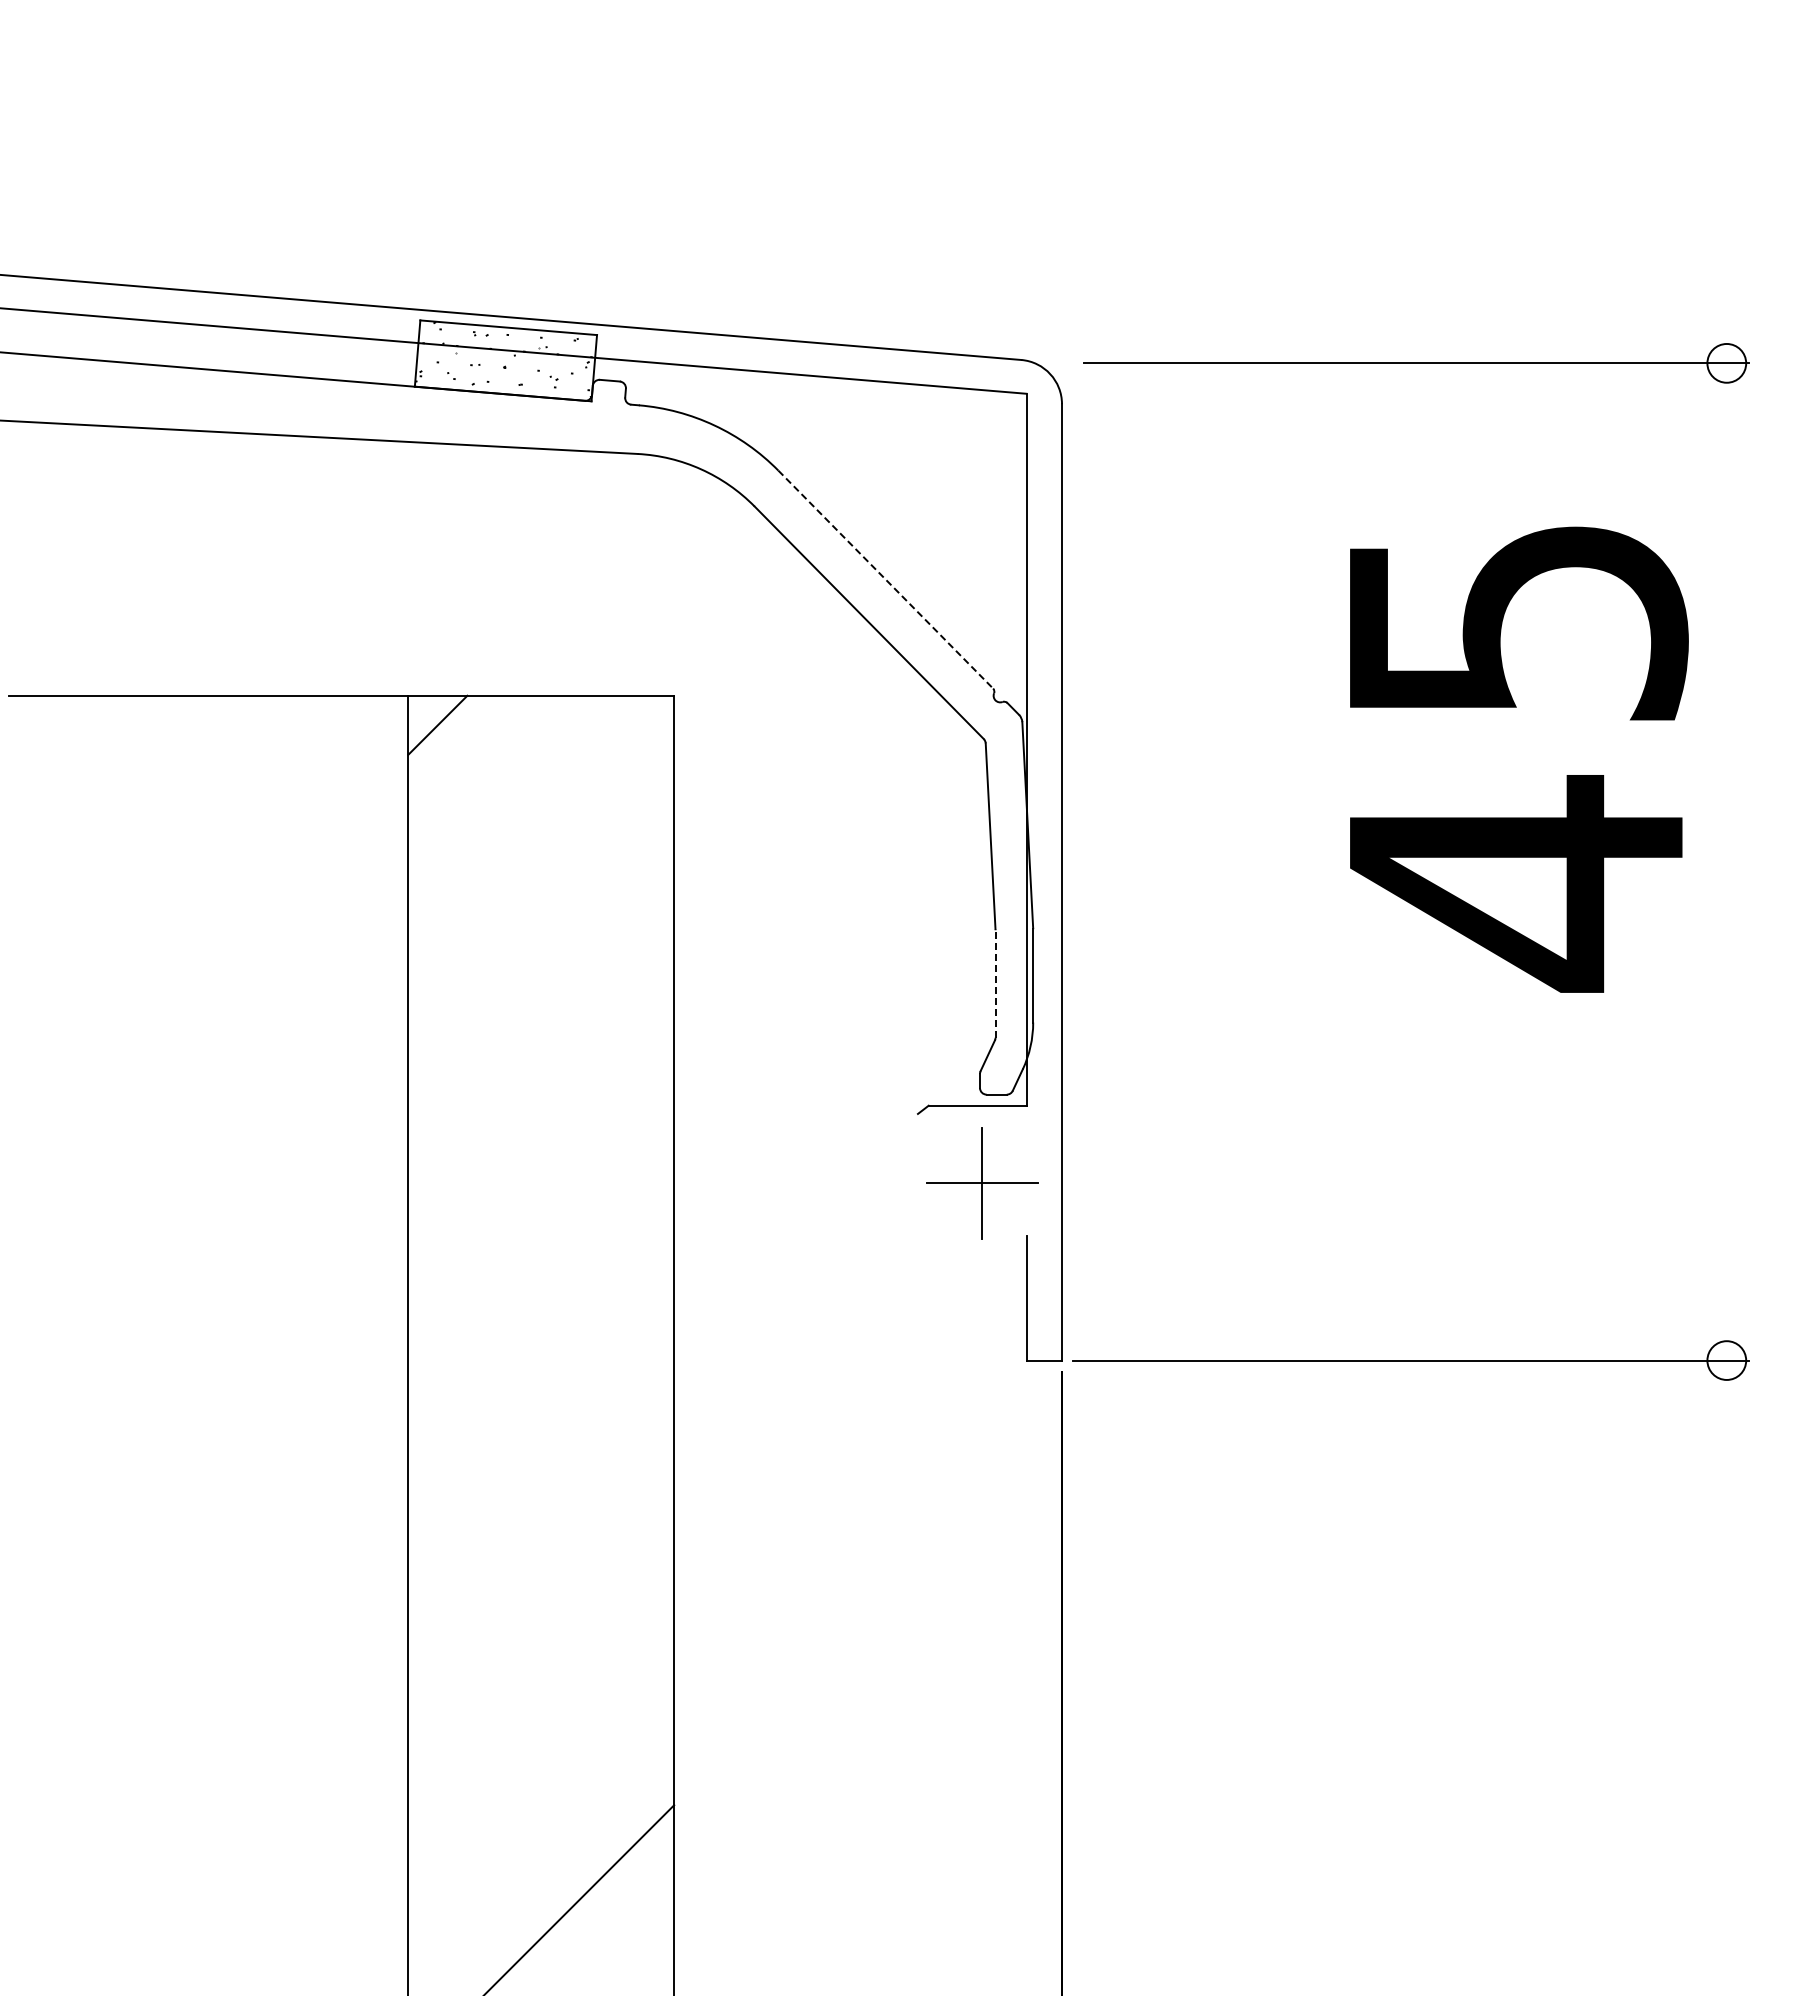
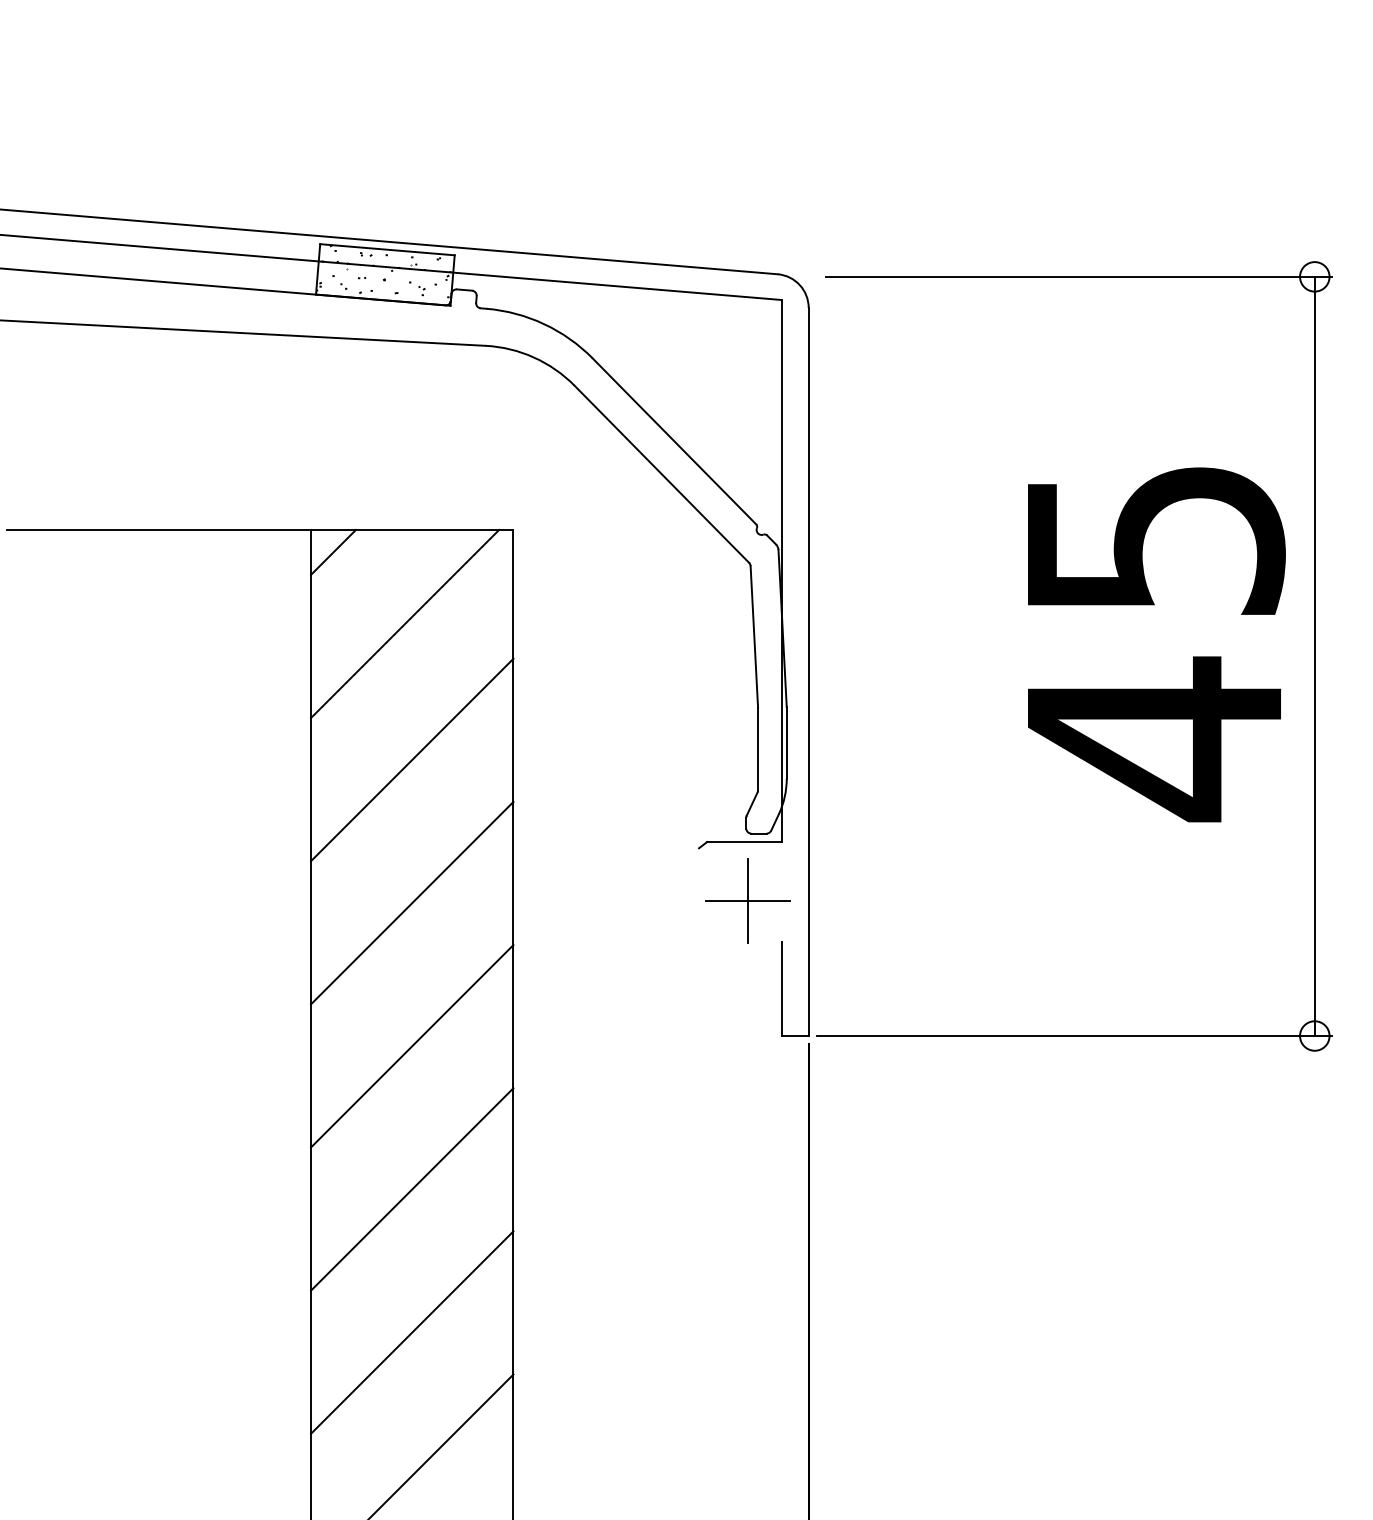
line: (885, 579) -> (674, 441), dashed -> solid
text: (1519, 759) -> (1156, 644), moved
line: (531, 818) -> (404, 623), added
line: (1726, 861) -> (1314, 656), added
line: (995, 983) -> (758, 748), dashed -> solid
line: (541, 997) -> (412, 759), added
line: (541, 1186) -> (412, 903), added
line: (541, 1374) -> (412, 1046), added
line: (541, 1562) -> (412, 1189), added
line: (541, 1750) -> (412, 1332), added

